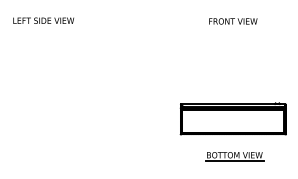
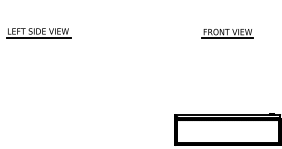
line: (43, 27) -> (38, 38), added
line: (232, 27) -> (227, 38), added

